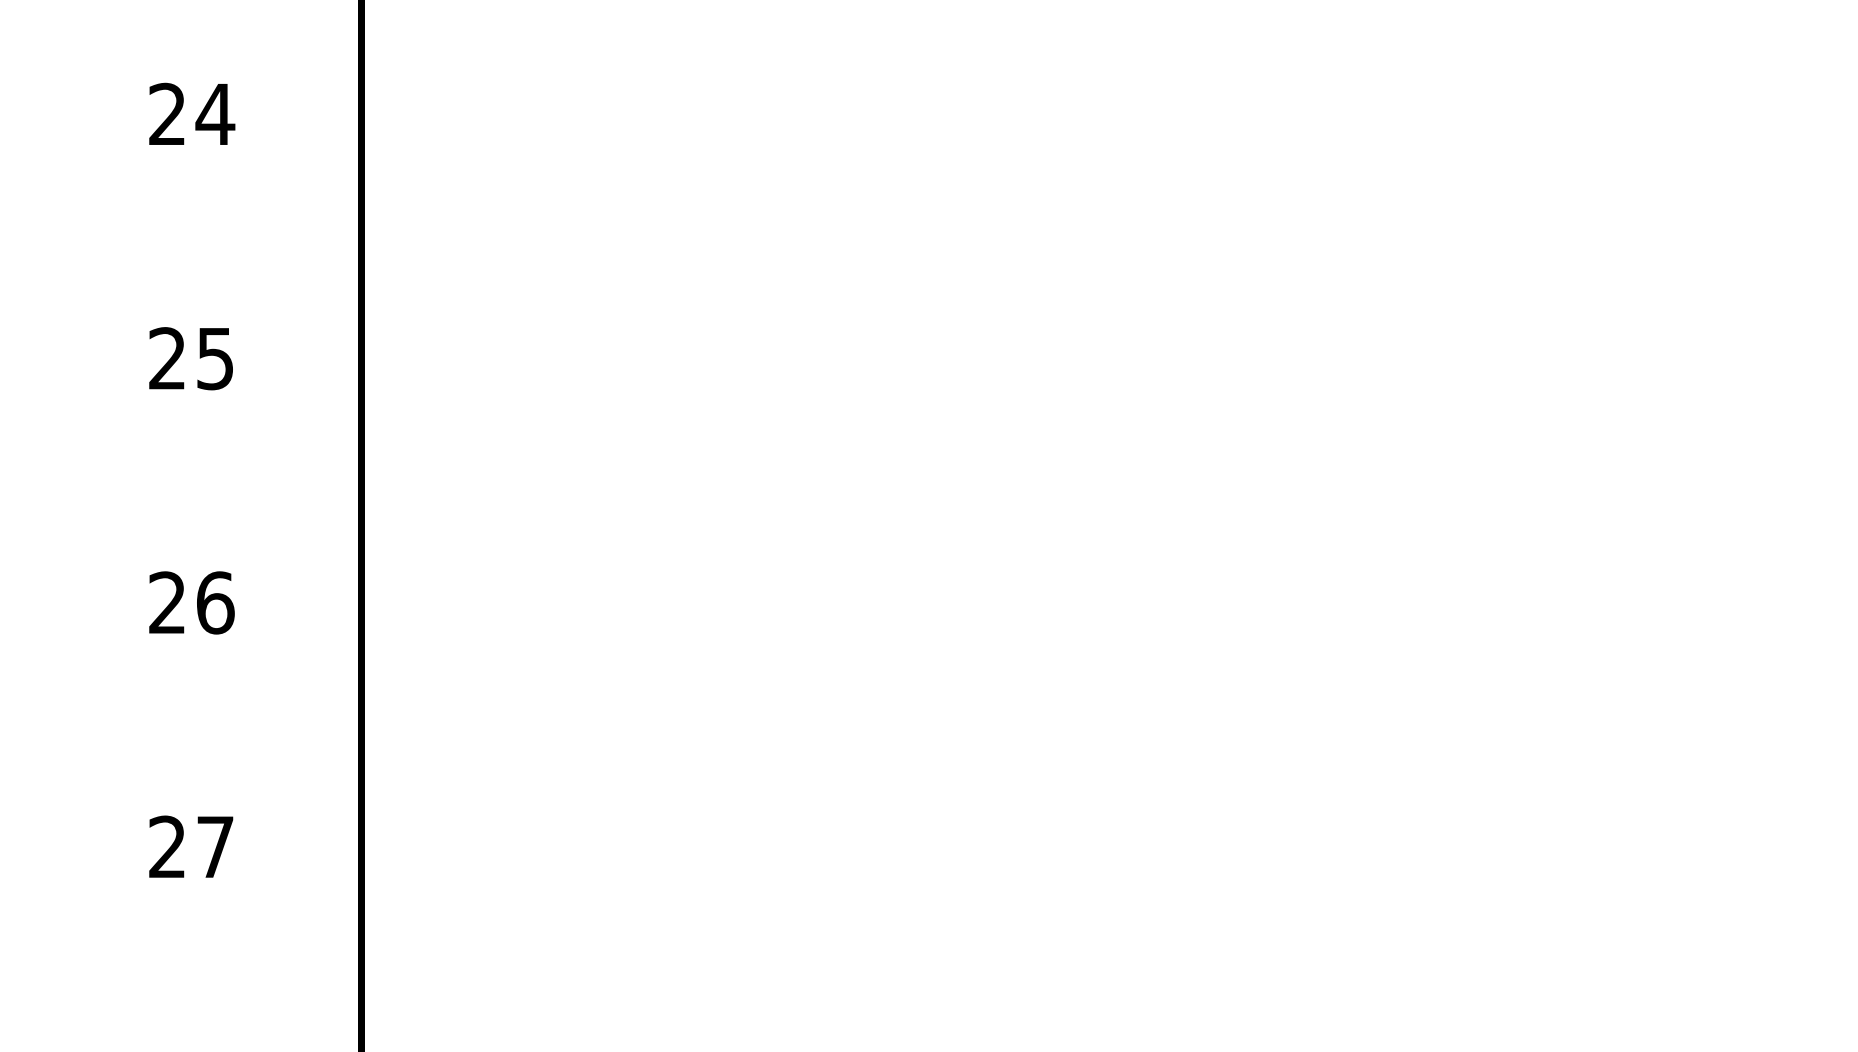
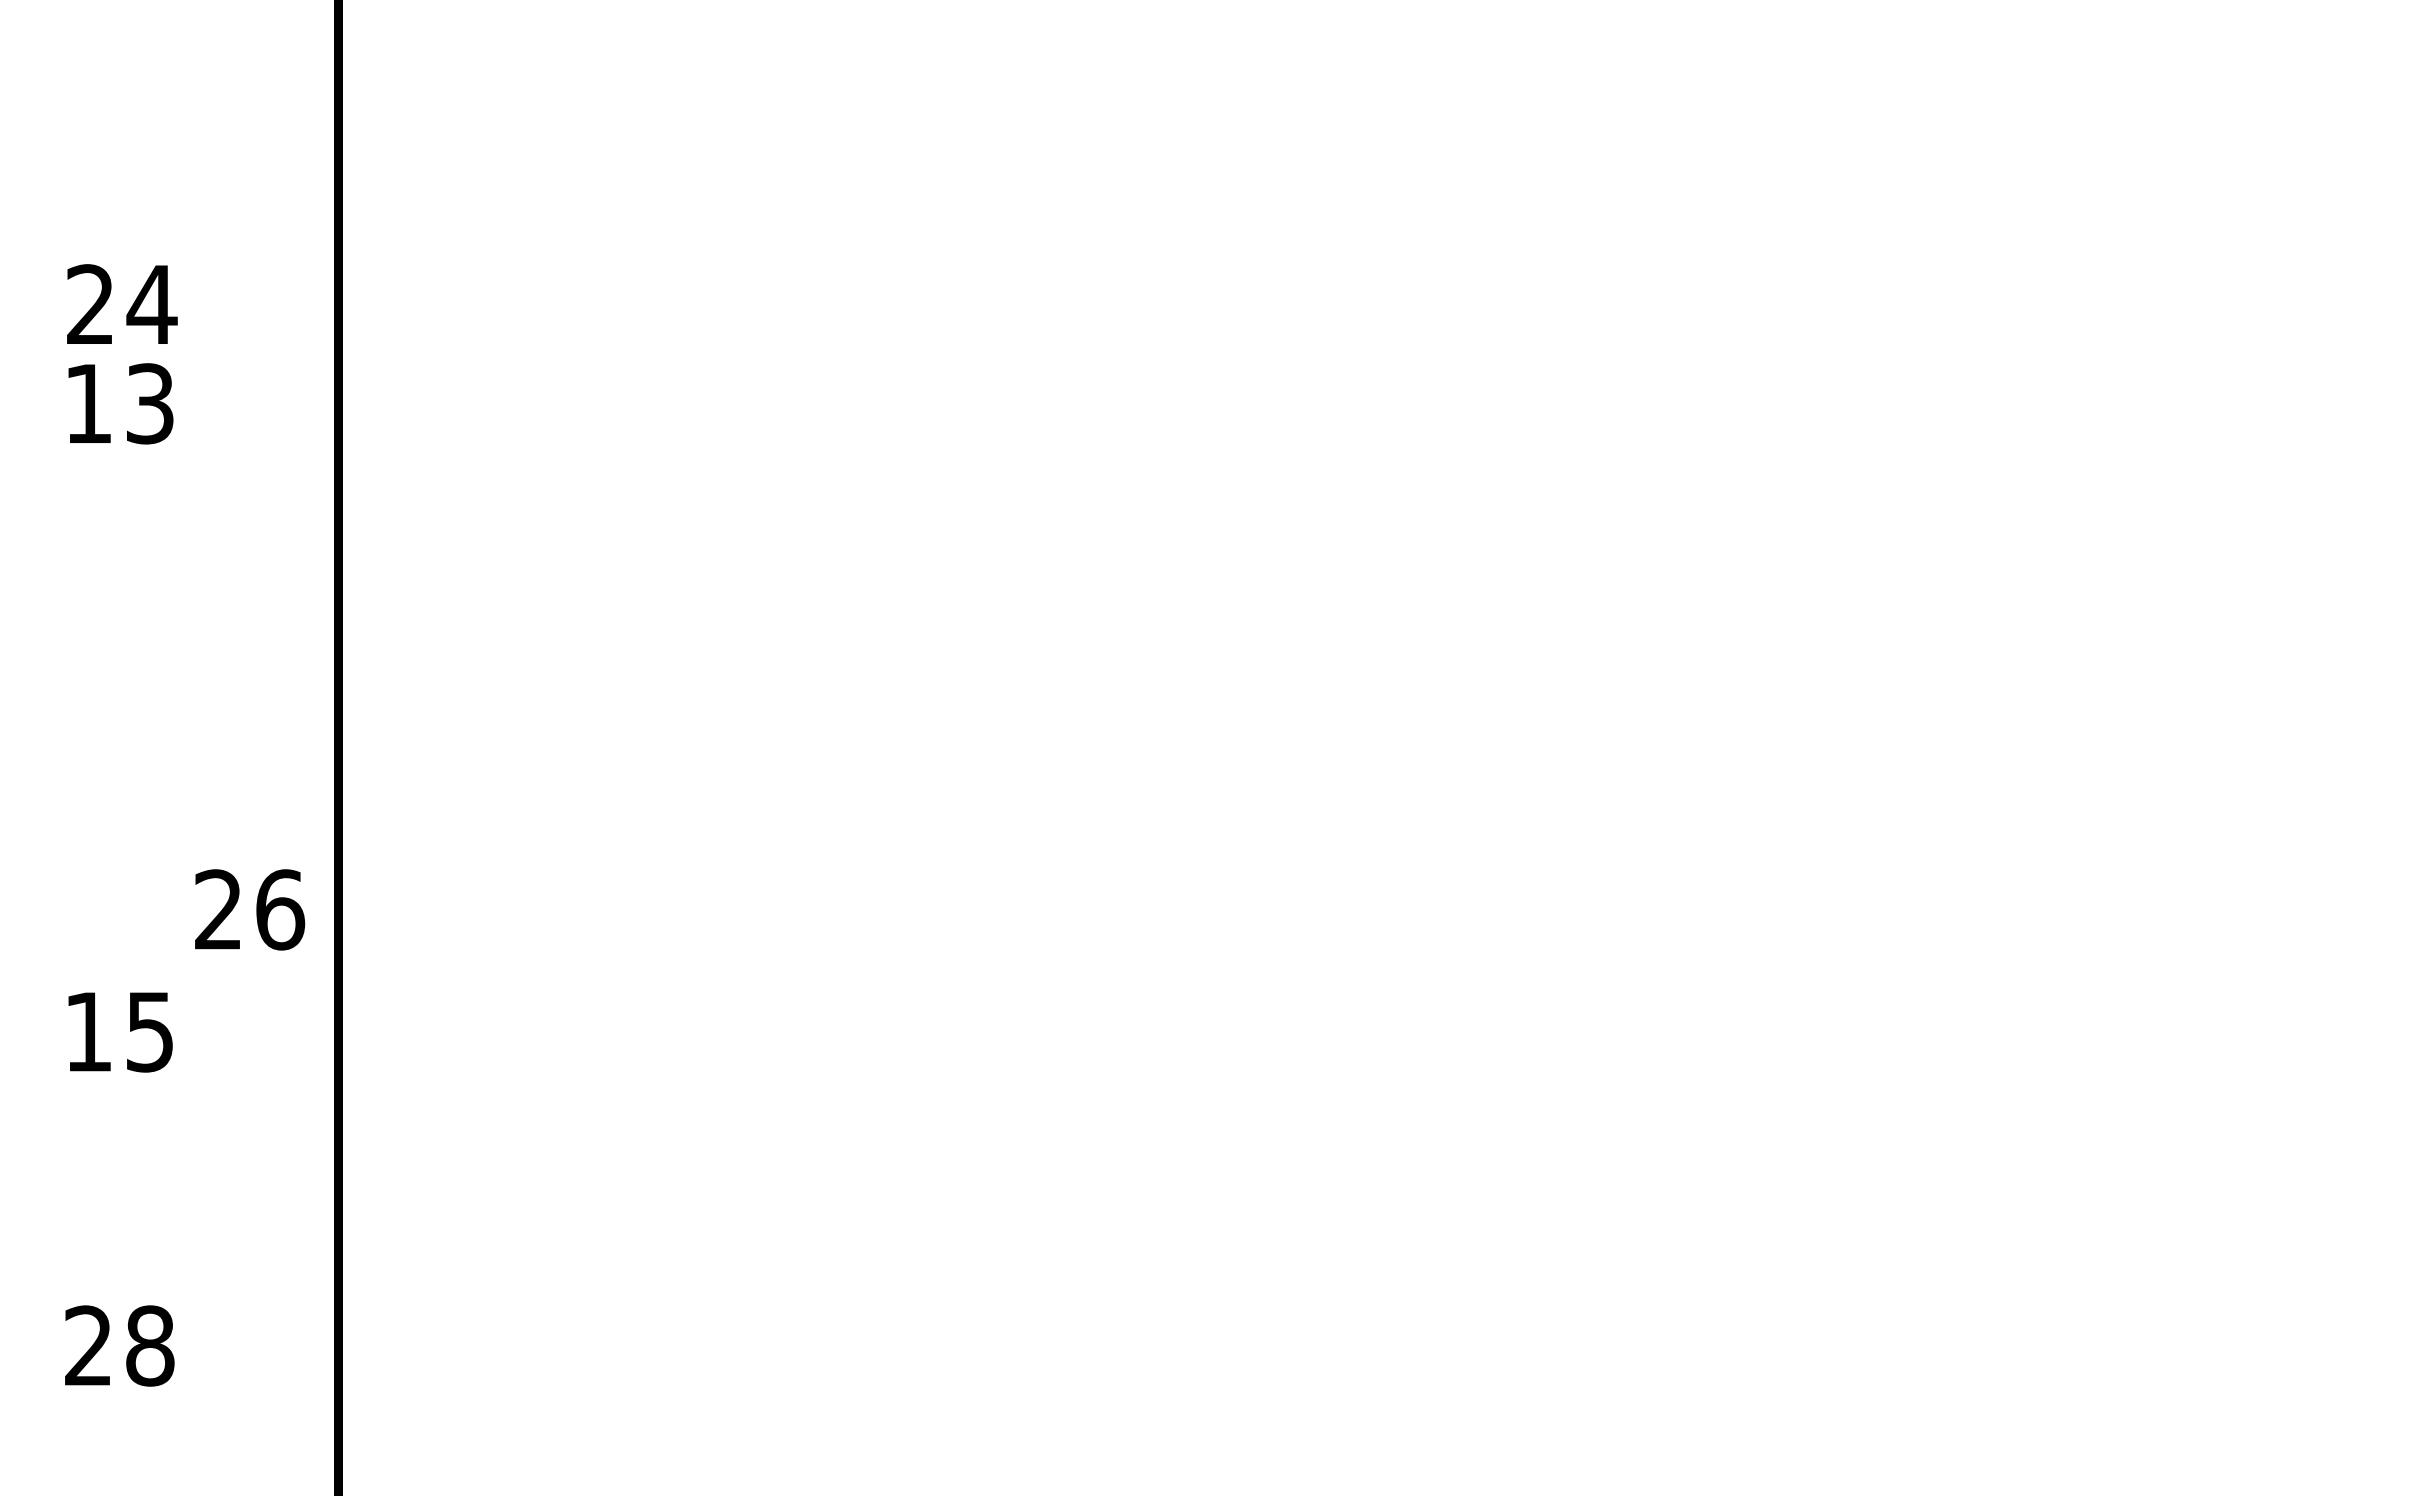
text: (192, 113) -> (122, 303), moved
text: (191, 358) -> (119, 403), 25 -> 13
text: (192, 602) -> (250, 909), moved
text: (190, 846) -> (118, 1031), 27 -> 15

